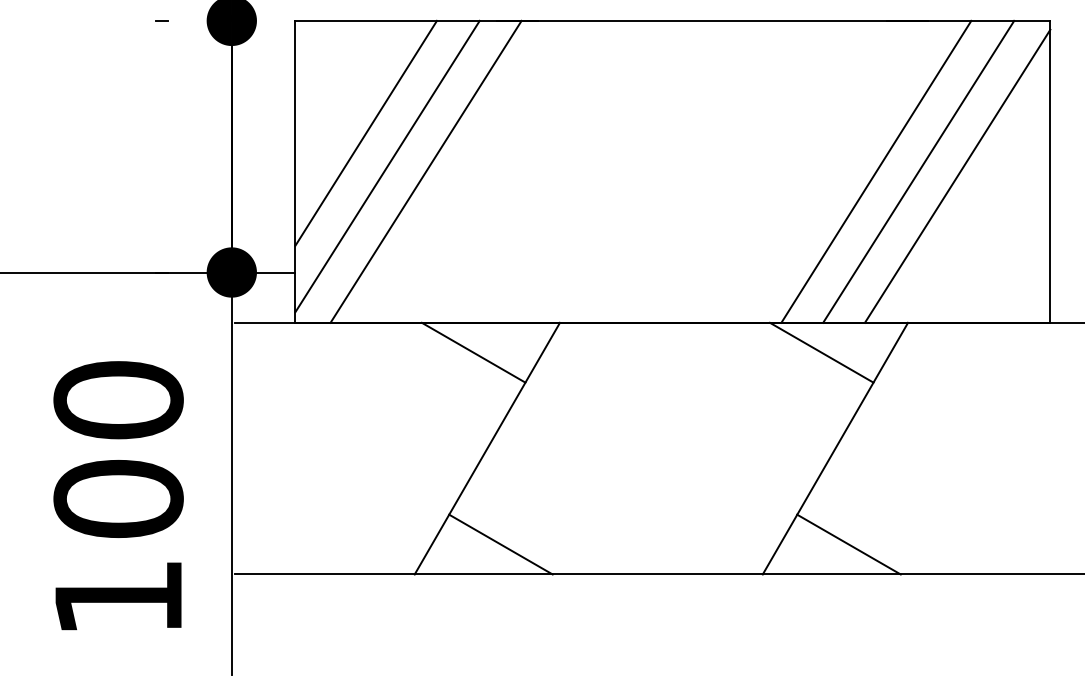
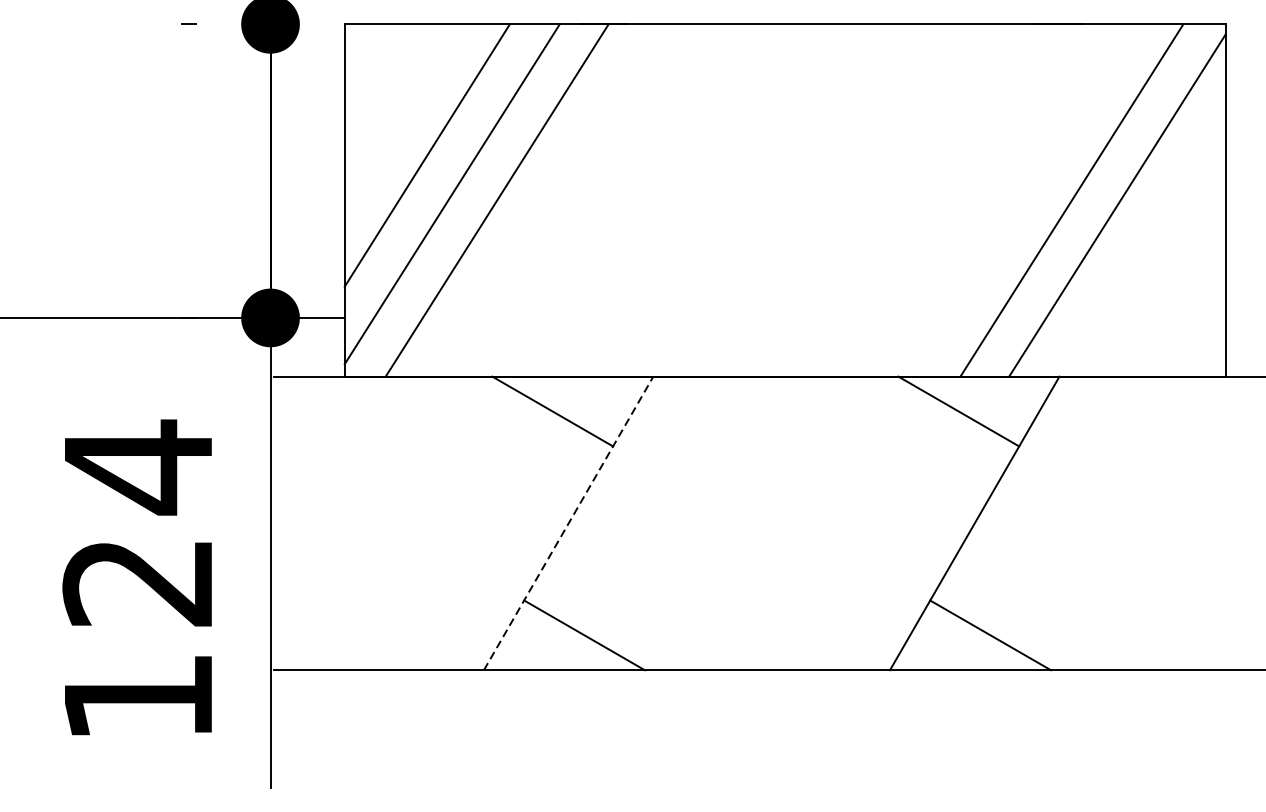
line: (876, 171) -> (1022, 200), removed
text: (118, 448) -> (138, 523), 100 -> 124
line: (487, 448) -> (568, 523), solid -> dashed

